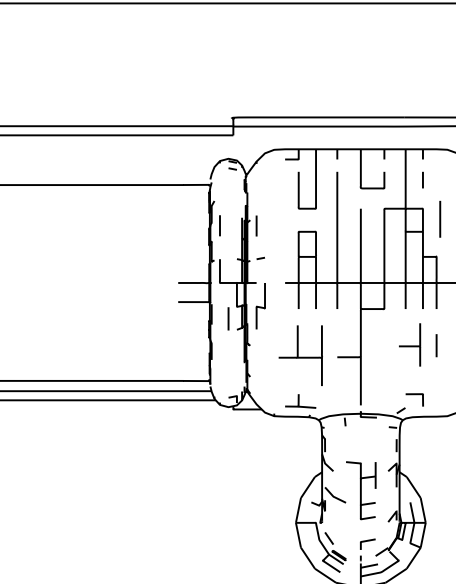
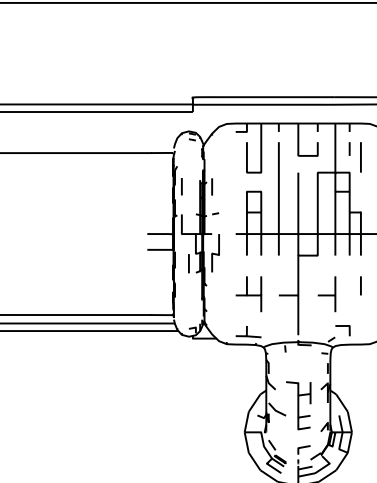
line: (439, 219) -> (360, 157), moved
part: (409, 345) -> (326, 294), moved
part: (300, 356) -> (248, 294), size x0.71

